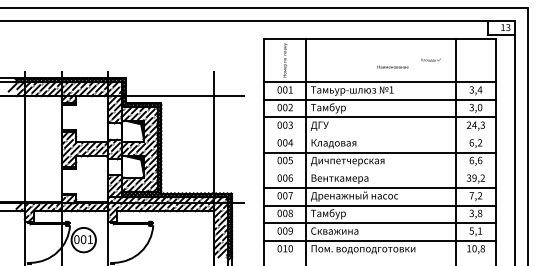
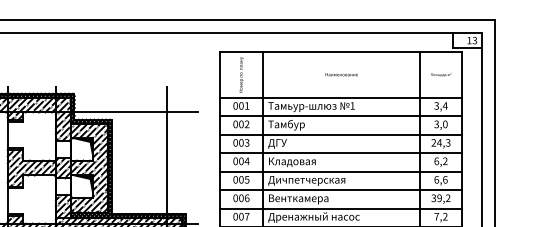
text: (430, 59) -> (440, 74), moved
text: (392, 66) -> (341, 74), moved
line: (380, 135) -> (341, 153), added
line: (380, 170) -> (341, 190), added

